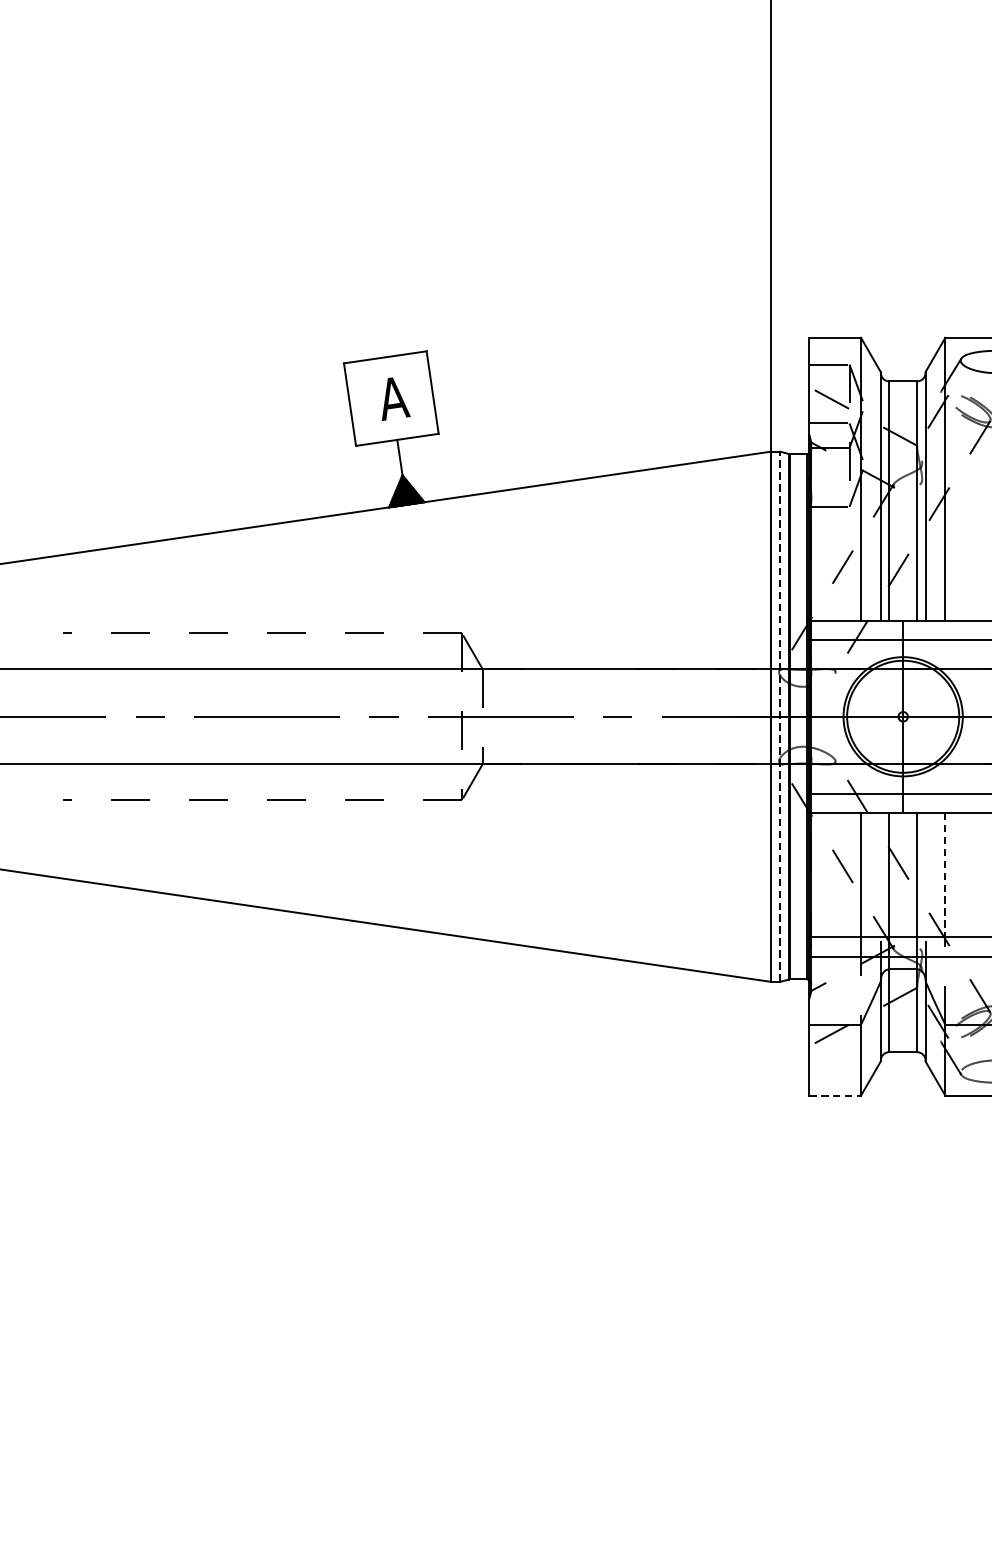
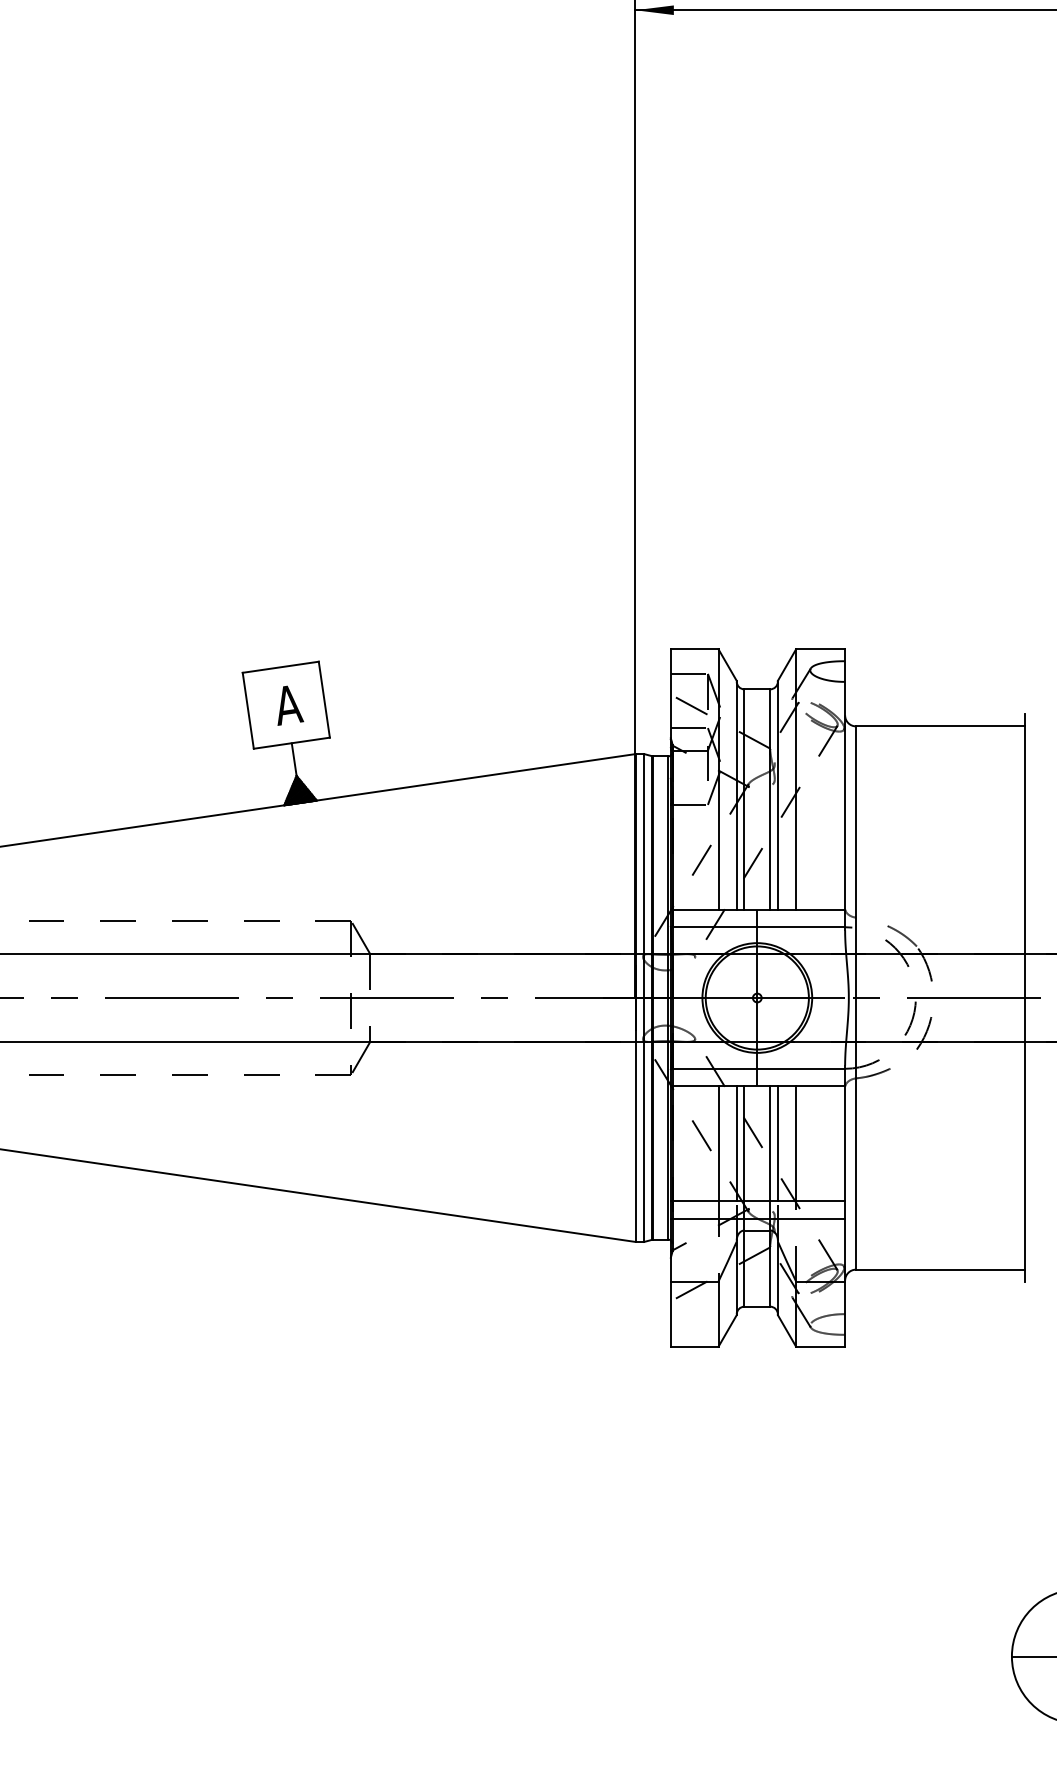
line: (780, 717) -> (644, 998), dashed -> solid
line: (880, 874) -> (736, 1143), added
line: (925, 874) -> (777, 1143), added
line: (945, 875) -> (796, 1144), dashed -> solid
line: (834, 1095) -> (694, 1346), dashed -> solid

